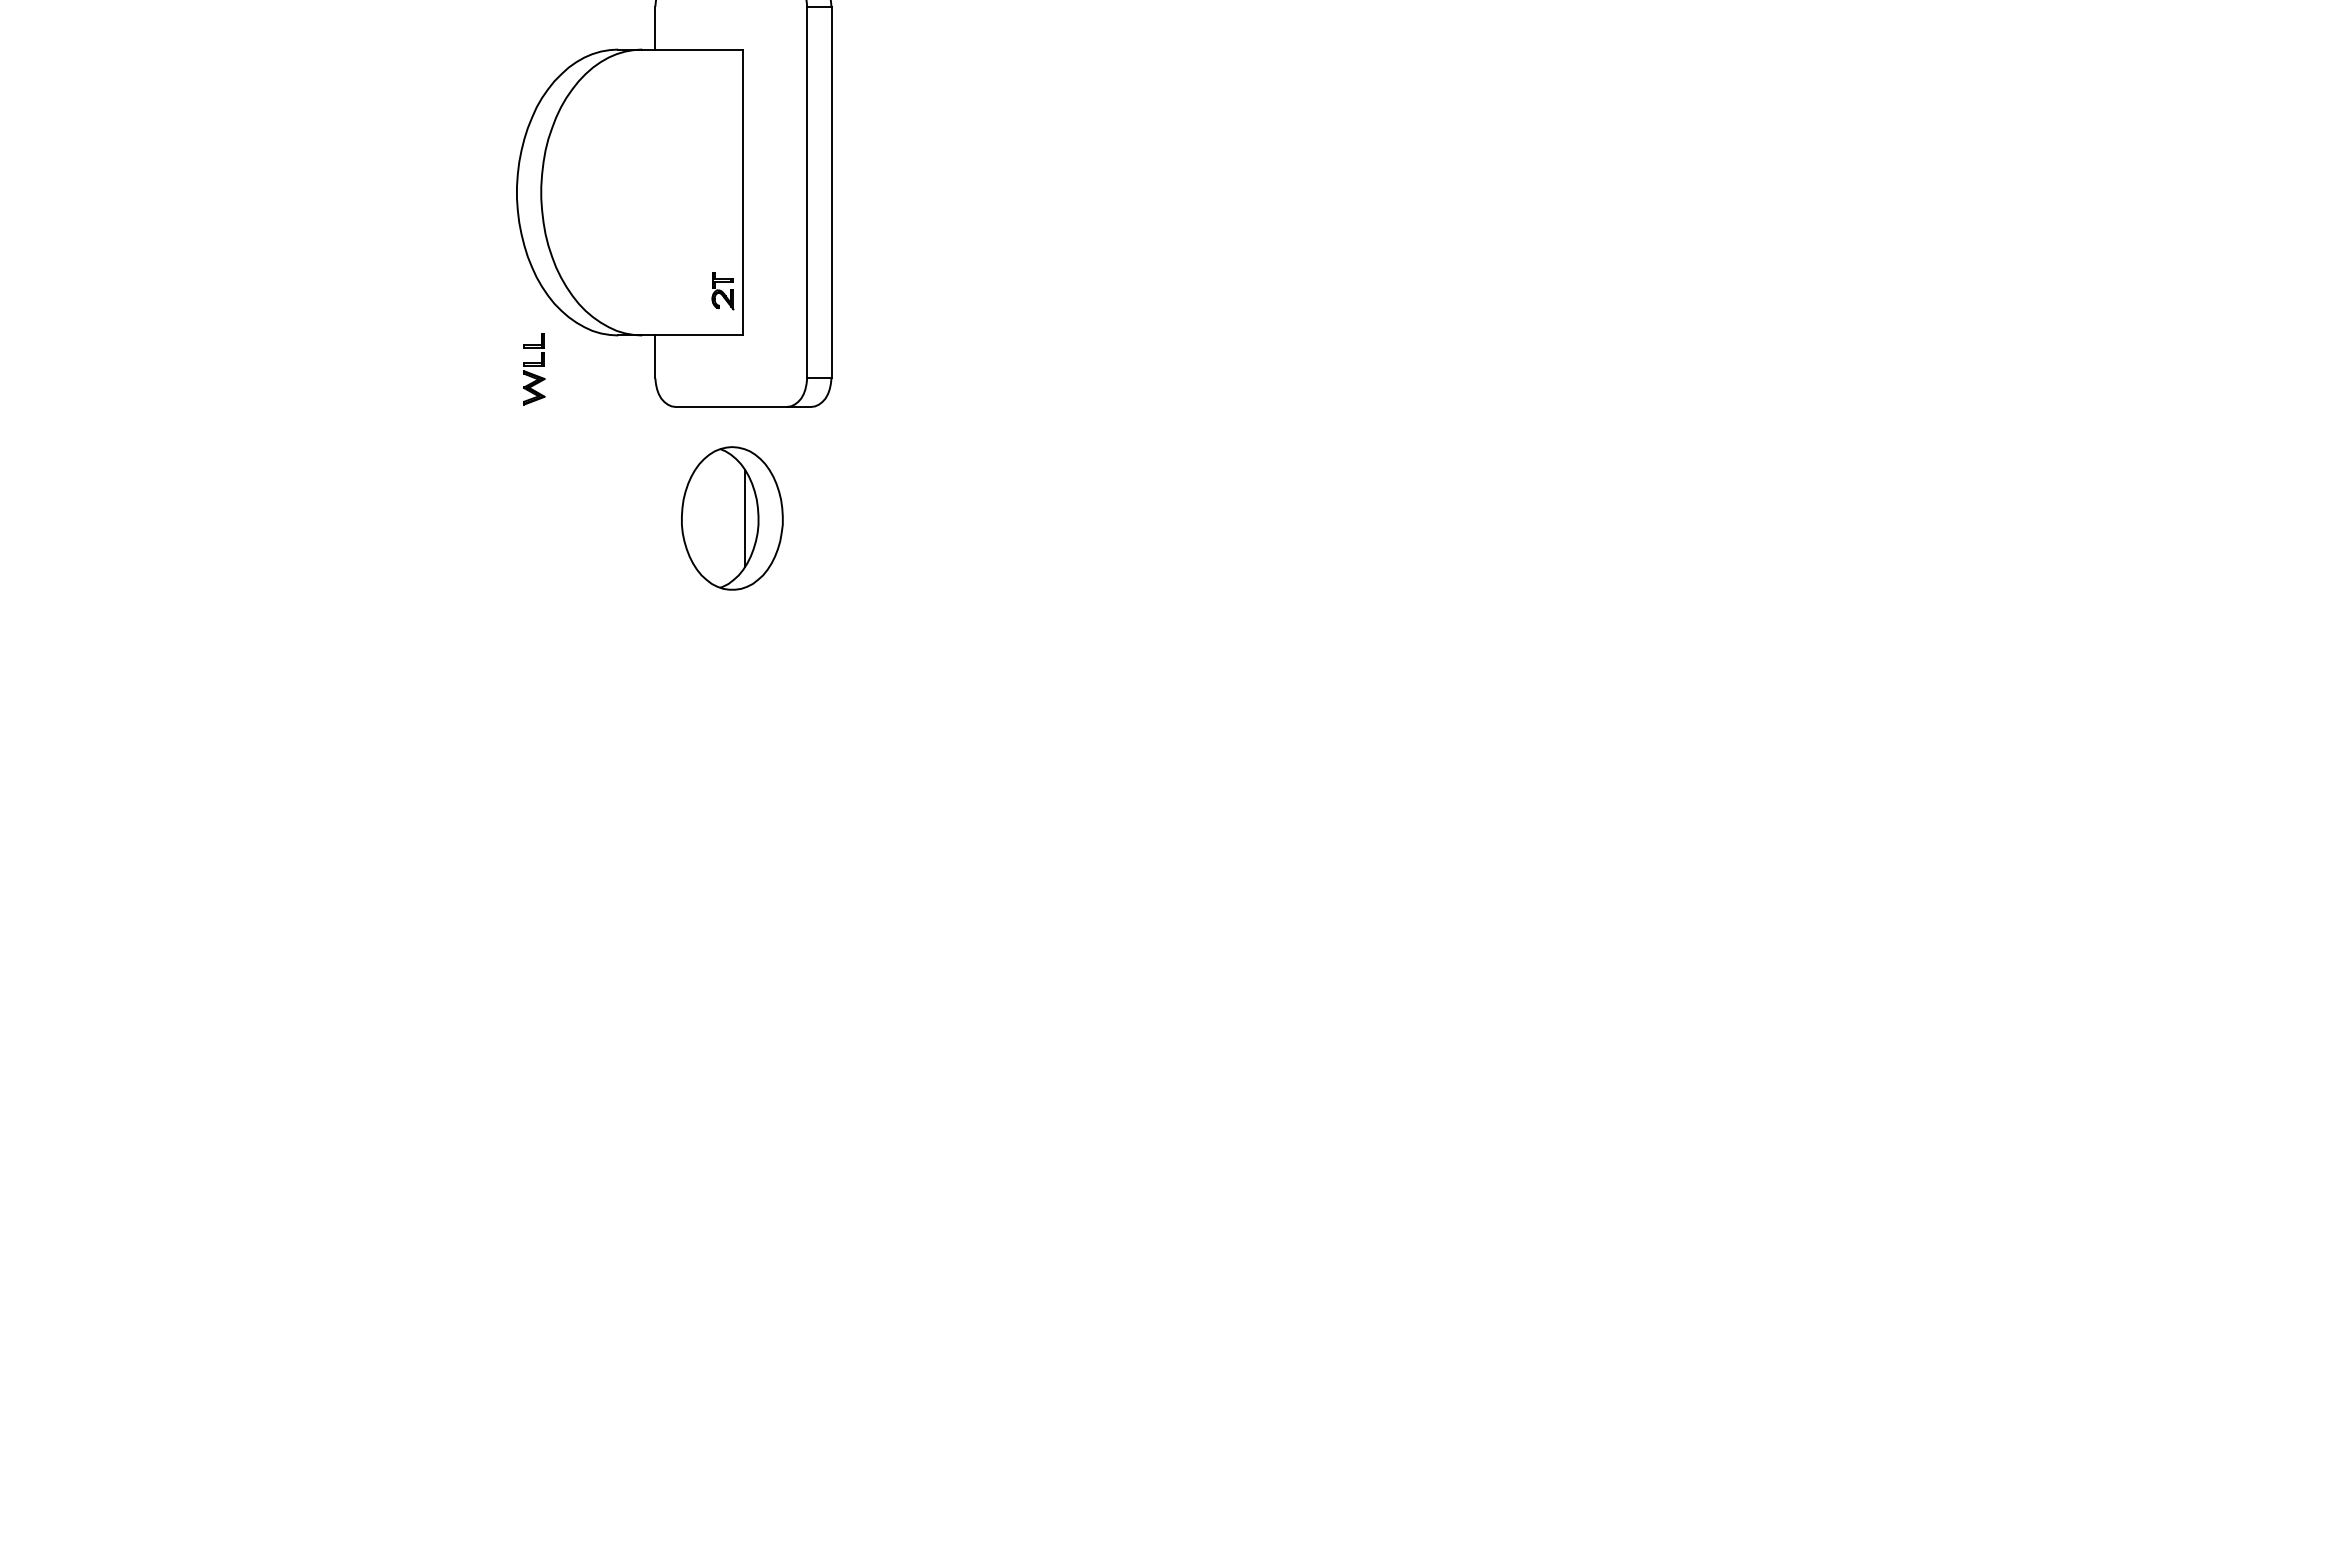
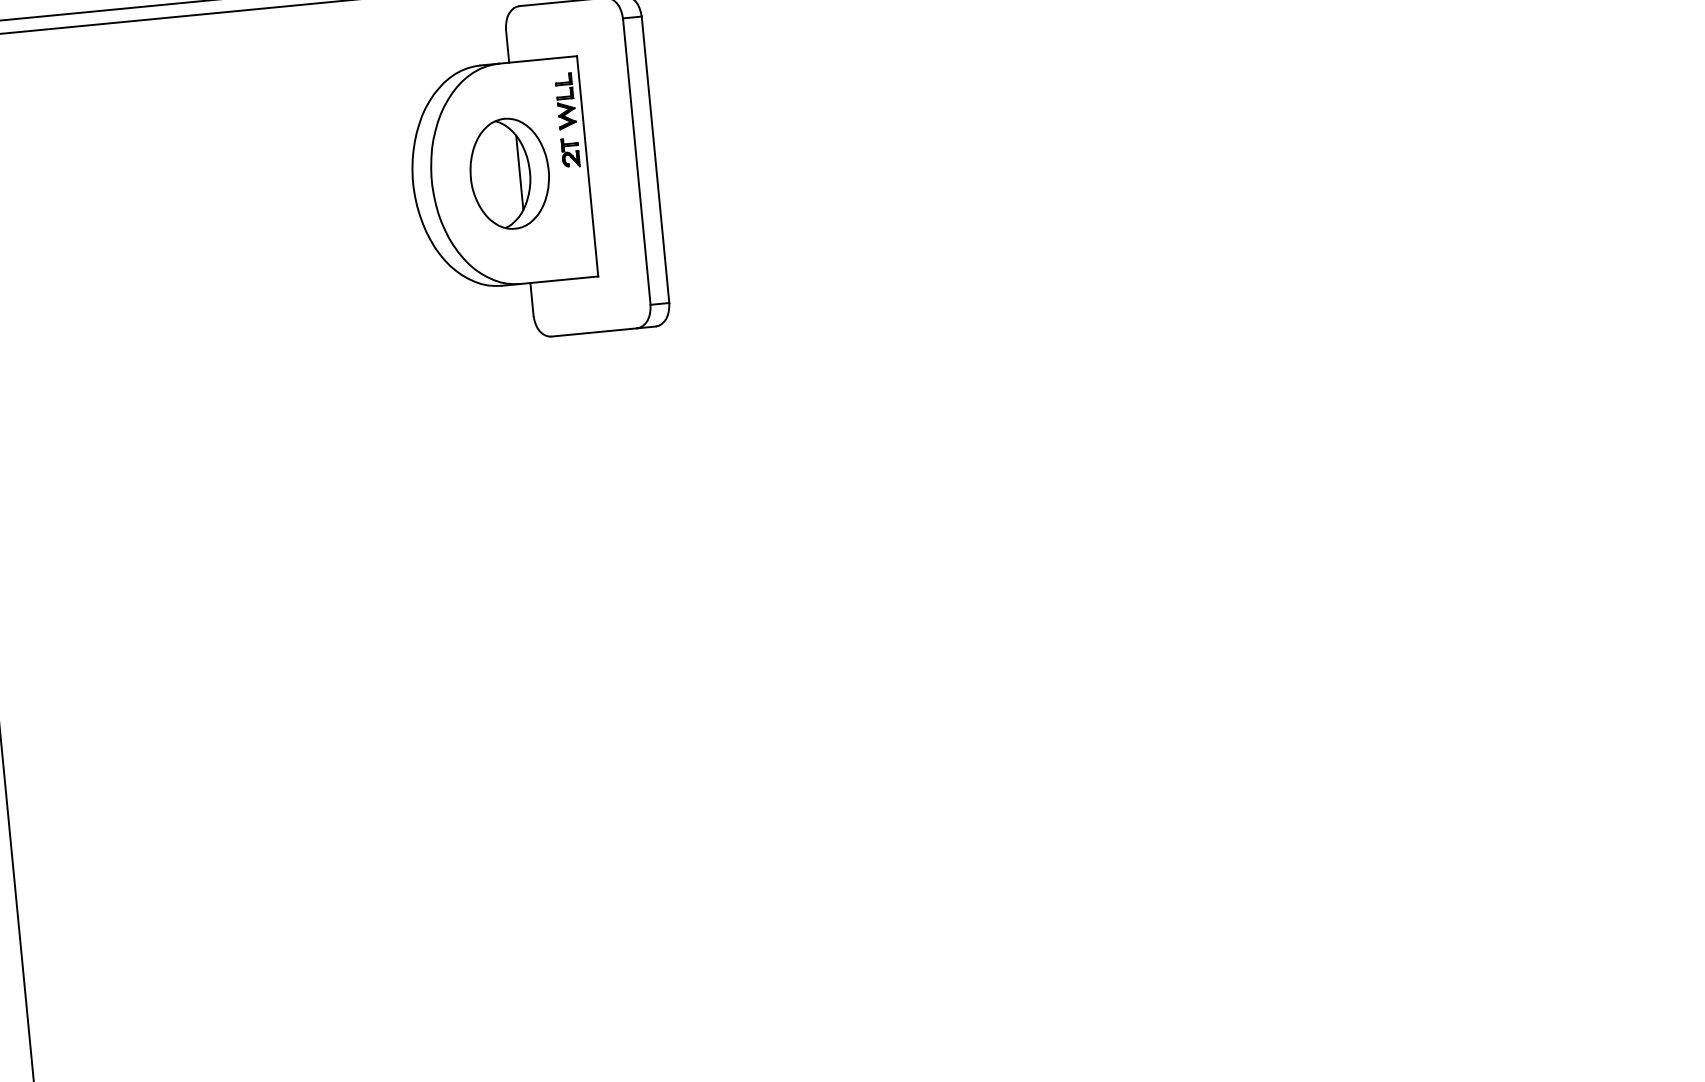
part: (722, 291) -> (570, 153), moved
part: (534, 369) -> (565, 101), moved
part: (732, 518) -> (509, 173), moved

